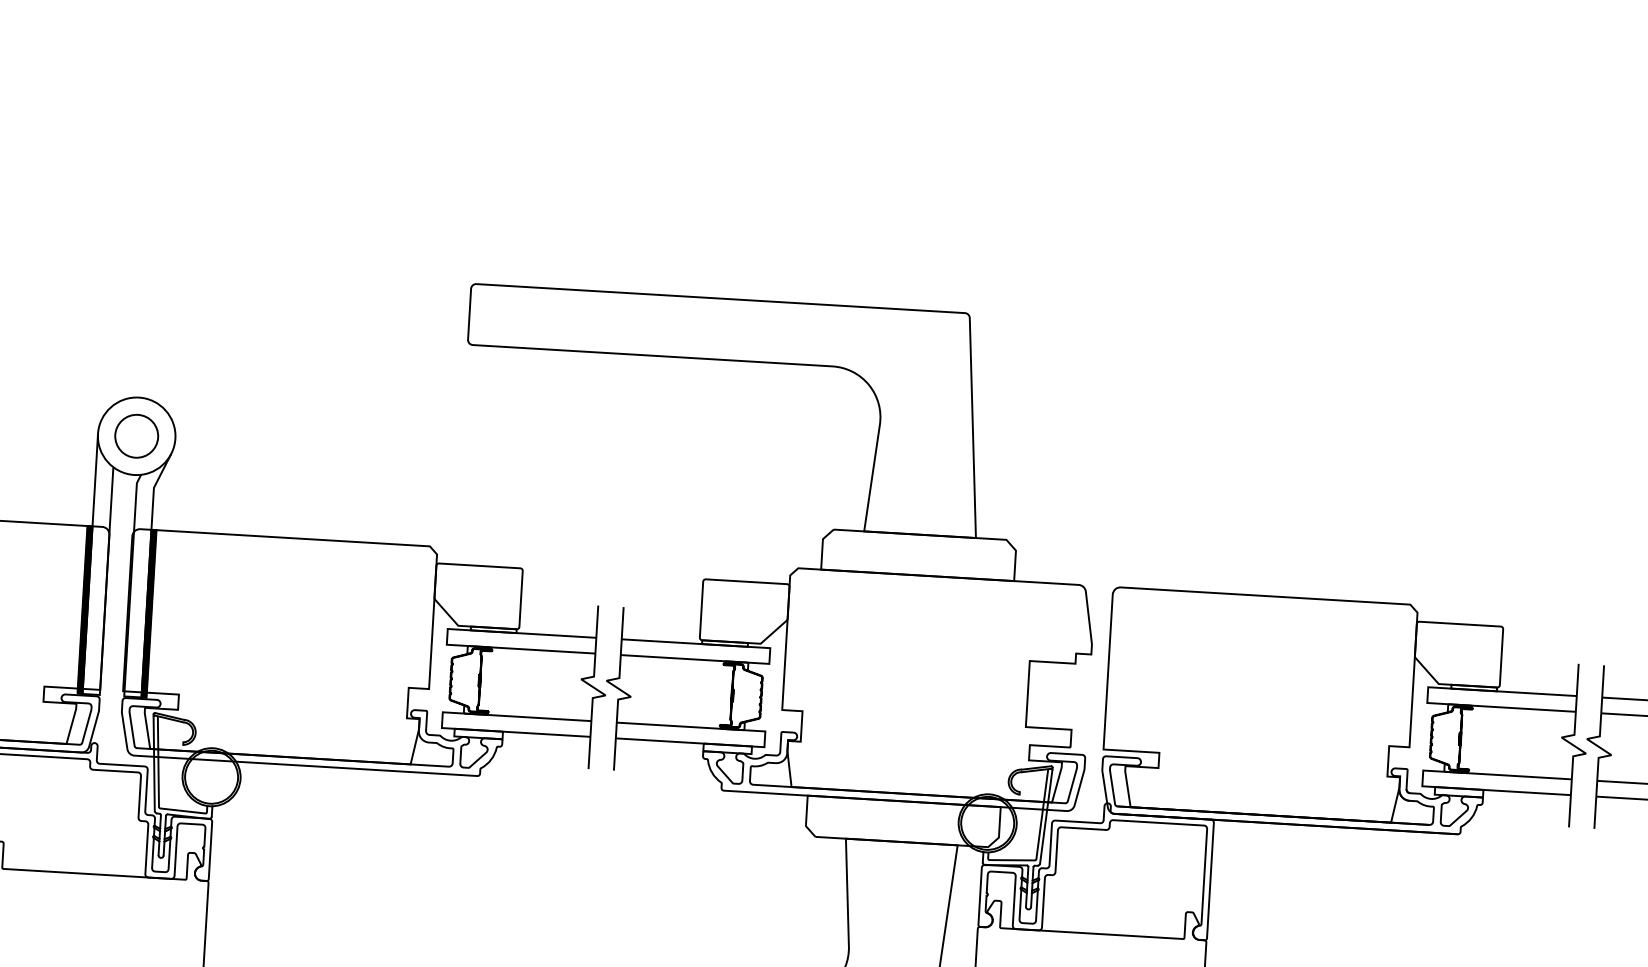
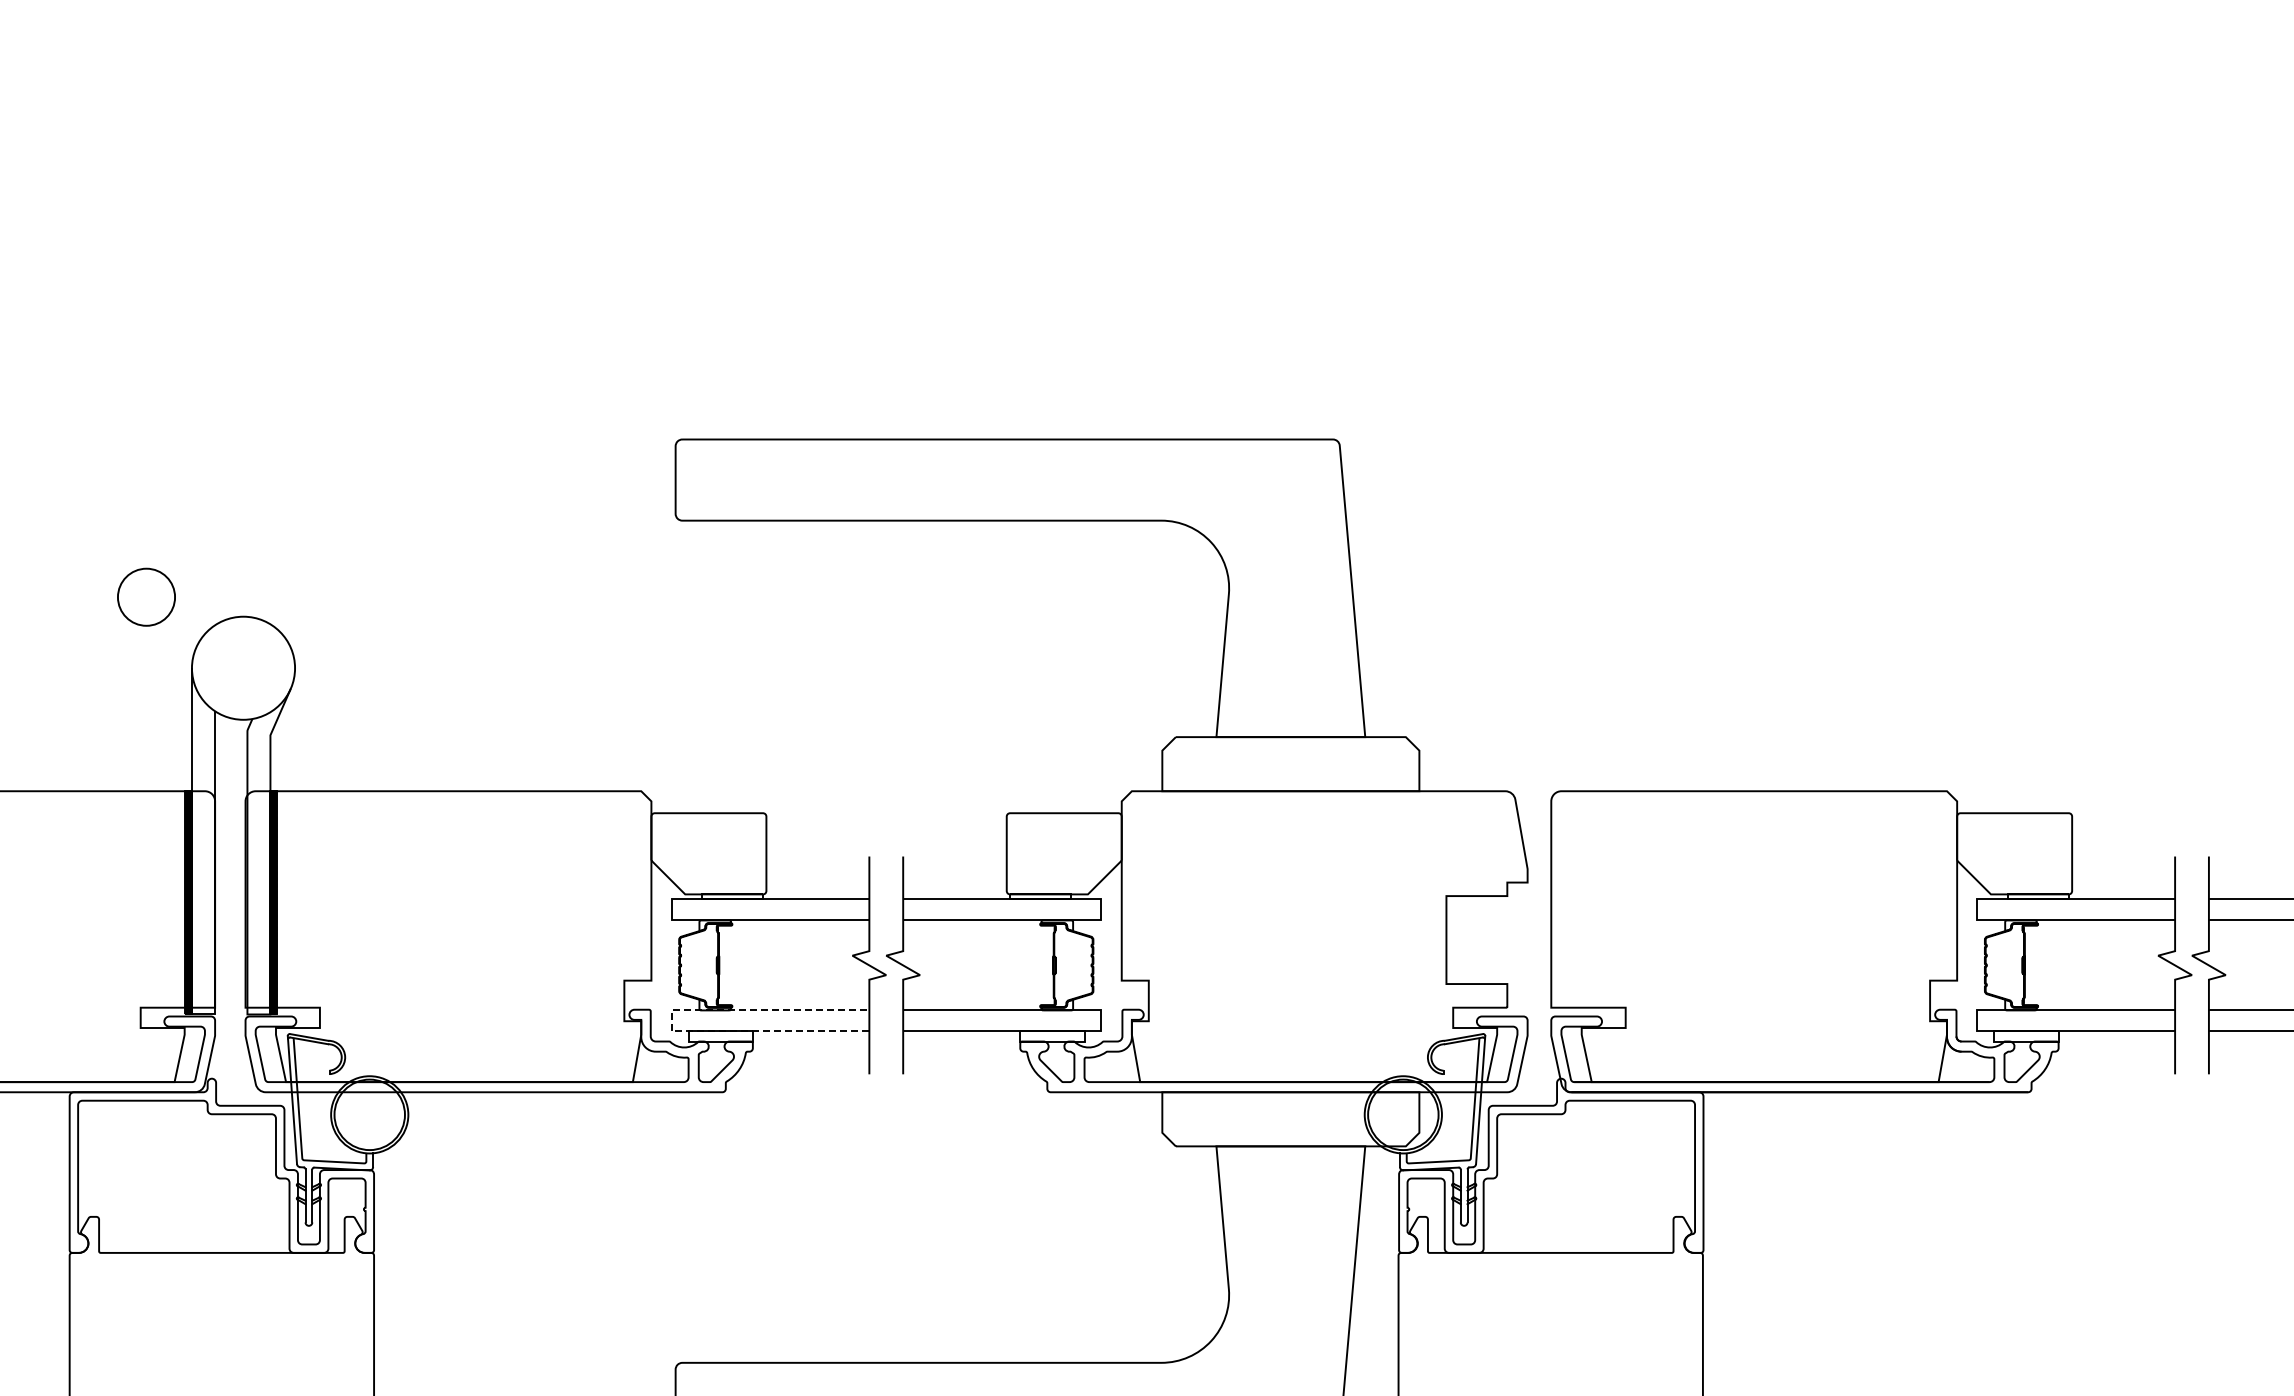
circle: (136, 435) -> (146, 596), moved
line: (442, 719) -> (671, 1020), solid -> dashed

